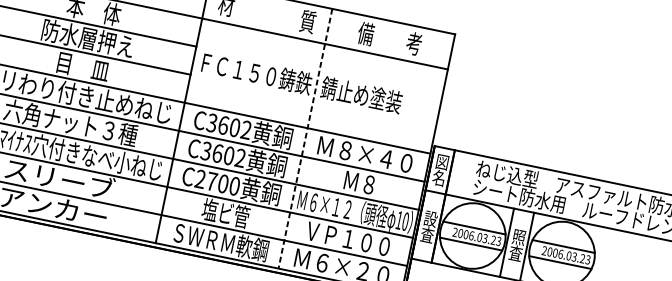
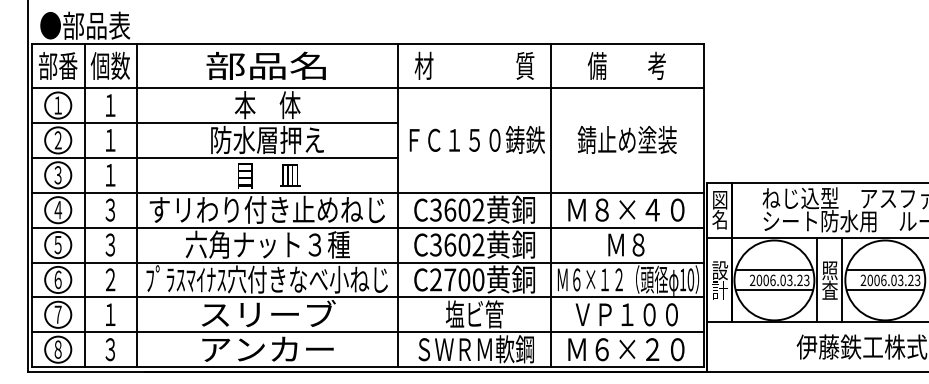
text: (361, 94) -> (626, 139), moved
line: (305, 139) -> (551, 206), dashed -> solid
text: (427, 234) -> (719, 289), 査 -> 計

